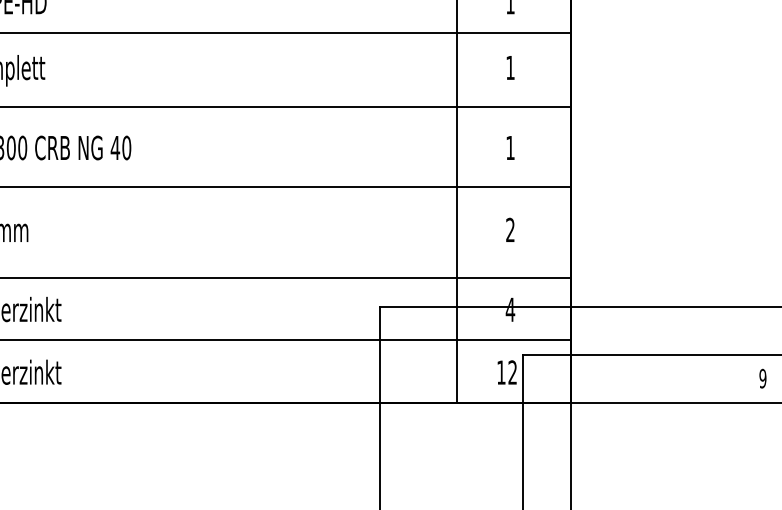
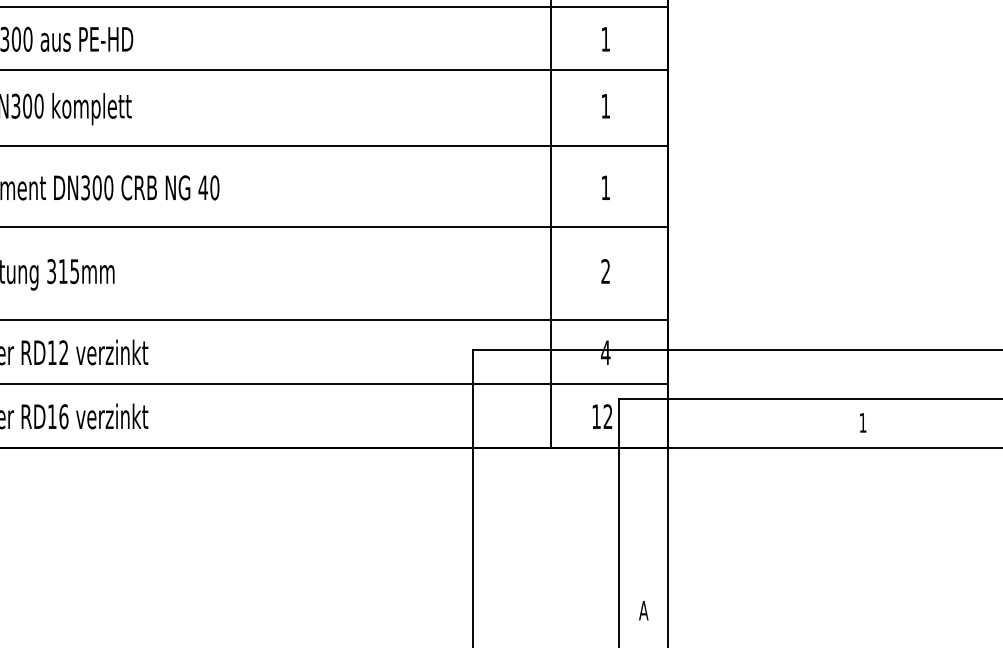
text: (762, 378) -> (862, 422), 9 -> 1

